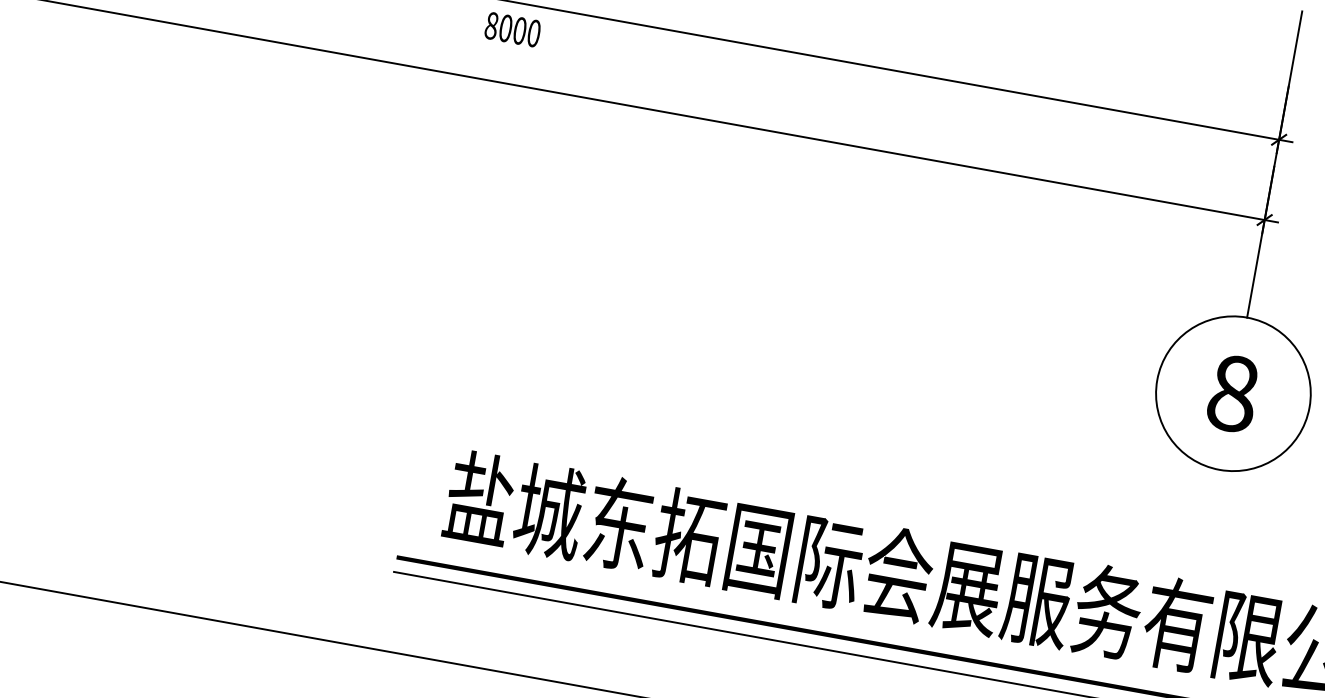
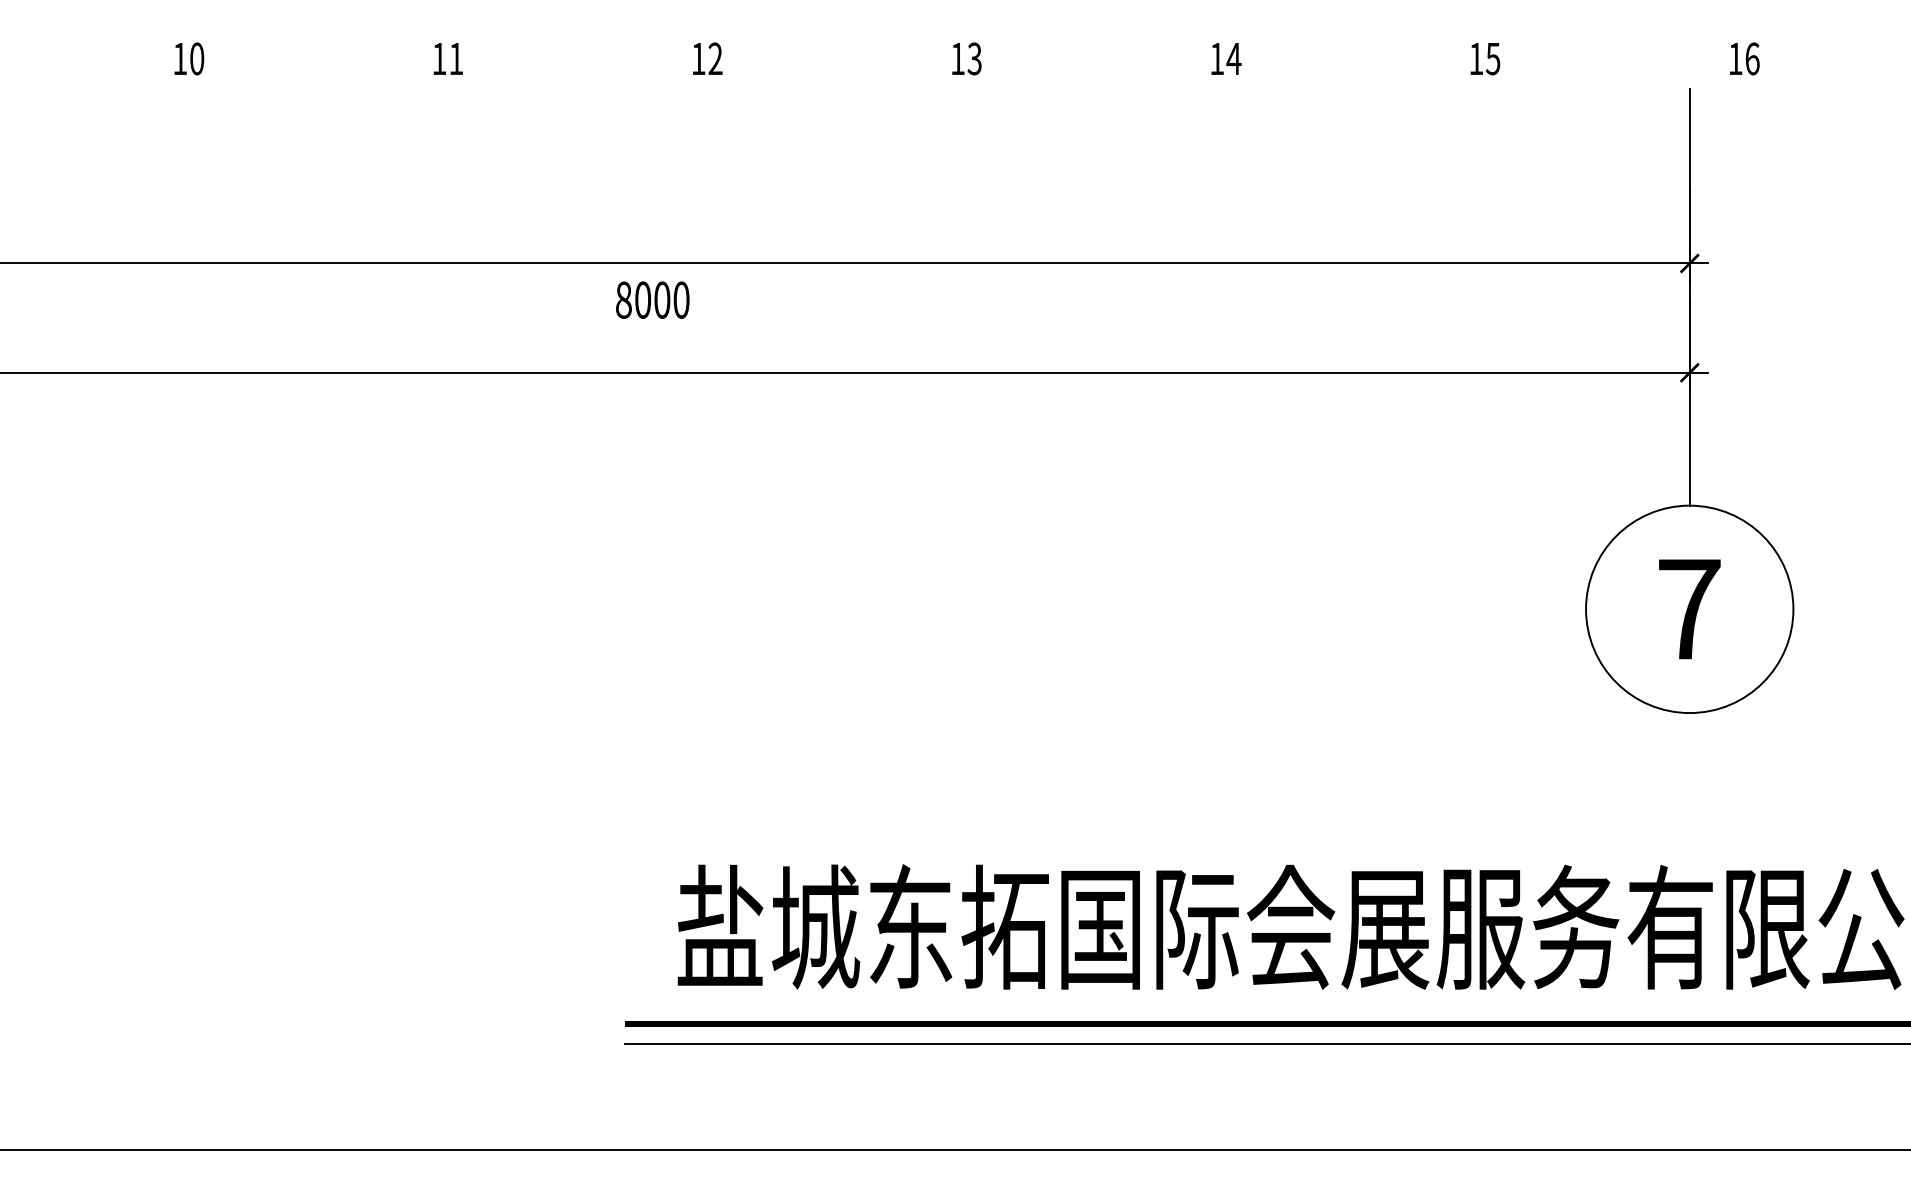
text: (1233, 393) -> (1689, 609), 8 -> 7

